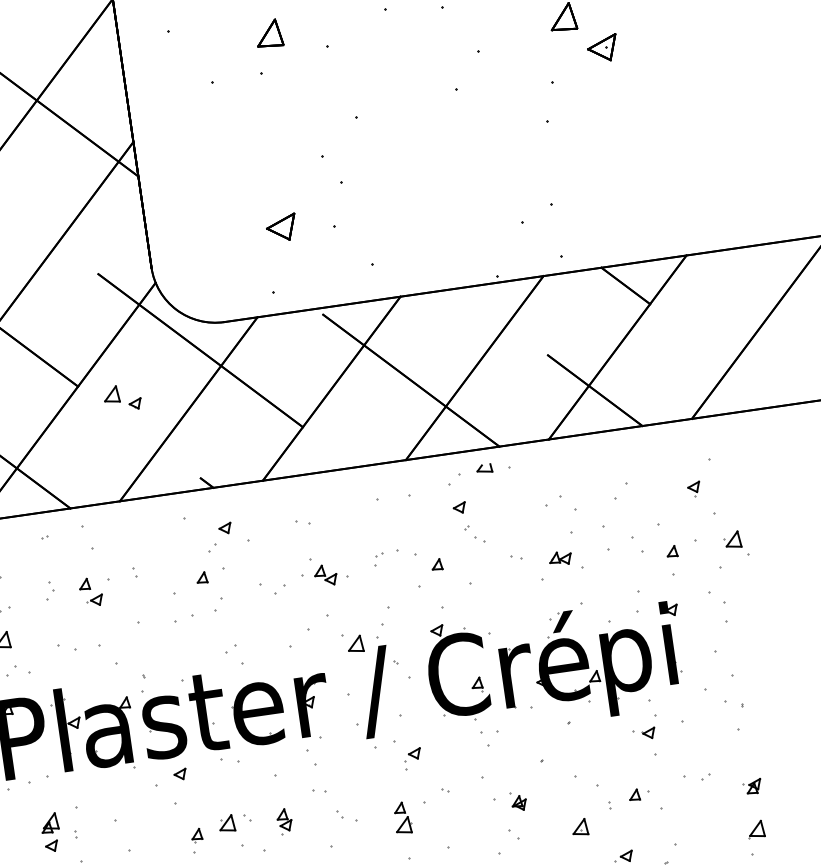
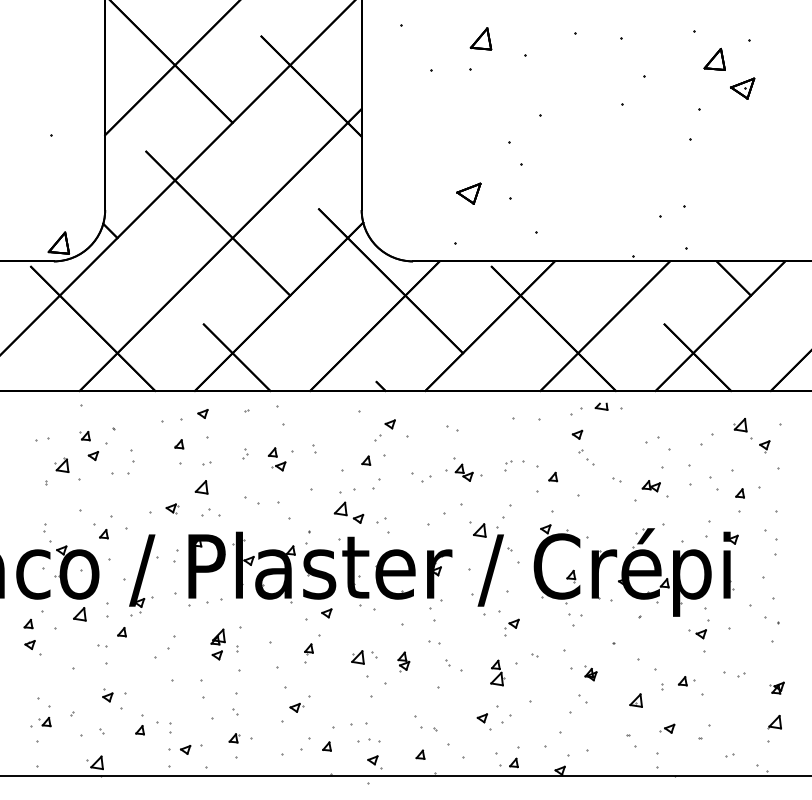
part: (121, 397) -> (348, 512), moved
part: (736, 543) -> (742, 428), moved
part: (50, 590) -> (245, 453), size x0.62
part: (197, 840) -> (308, 653), moved

